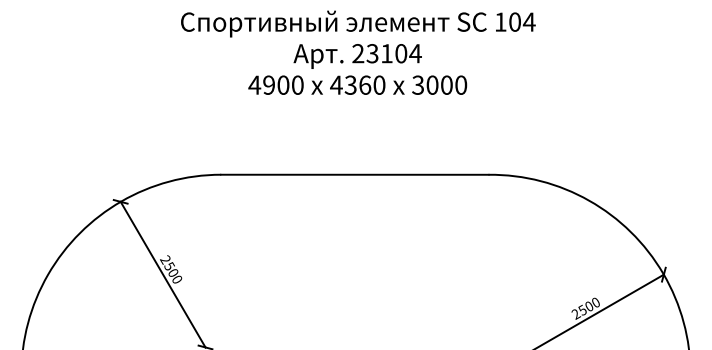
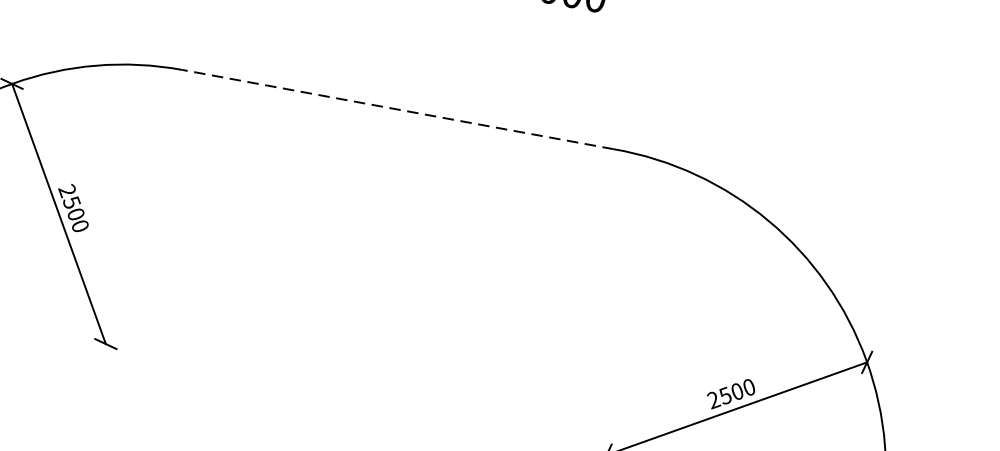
line: (354, 174) -> (397, 109), solid -> dashed

